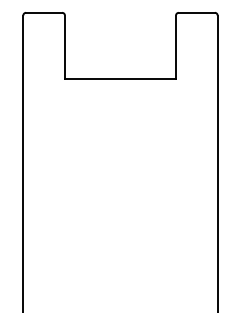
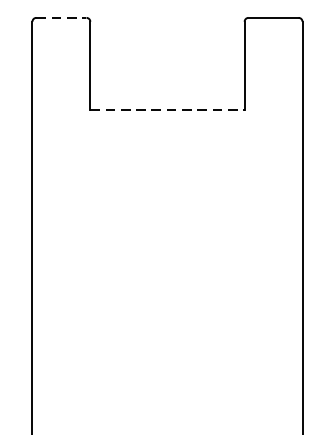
line: (44, 12) -> (61, 17), solid -> dashed
line: (120, 79) -> (167, 110), solid -> dashed

